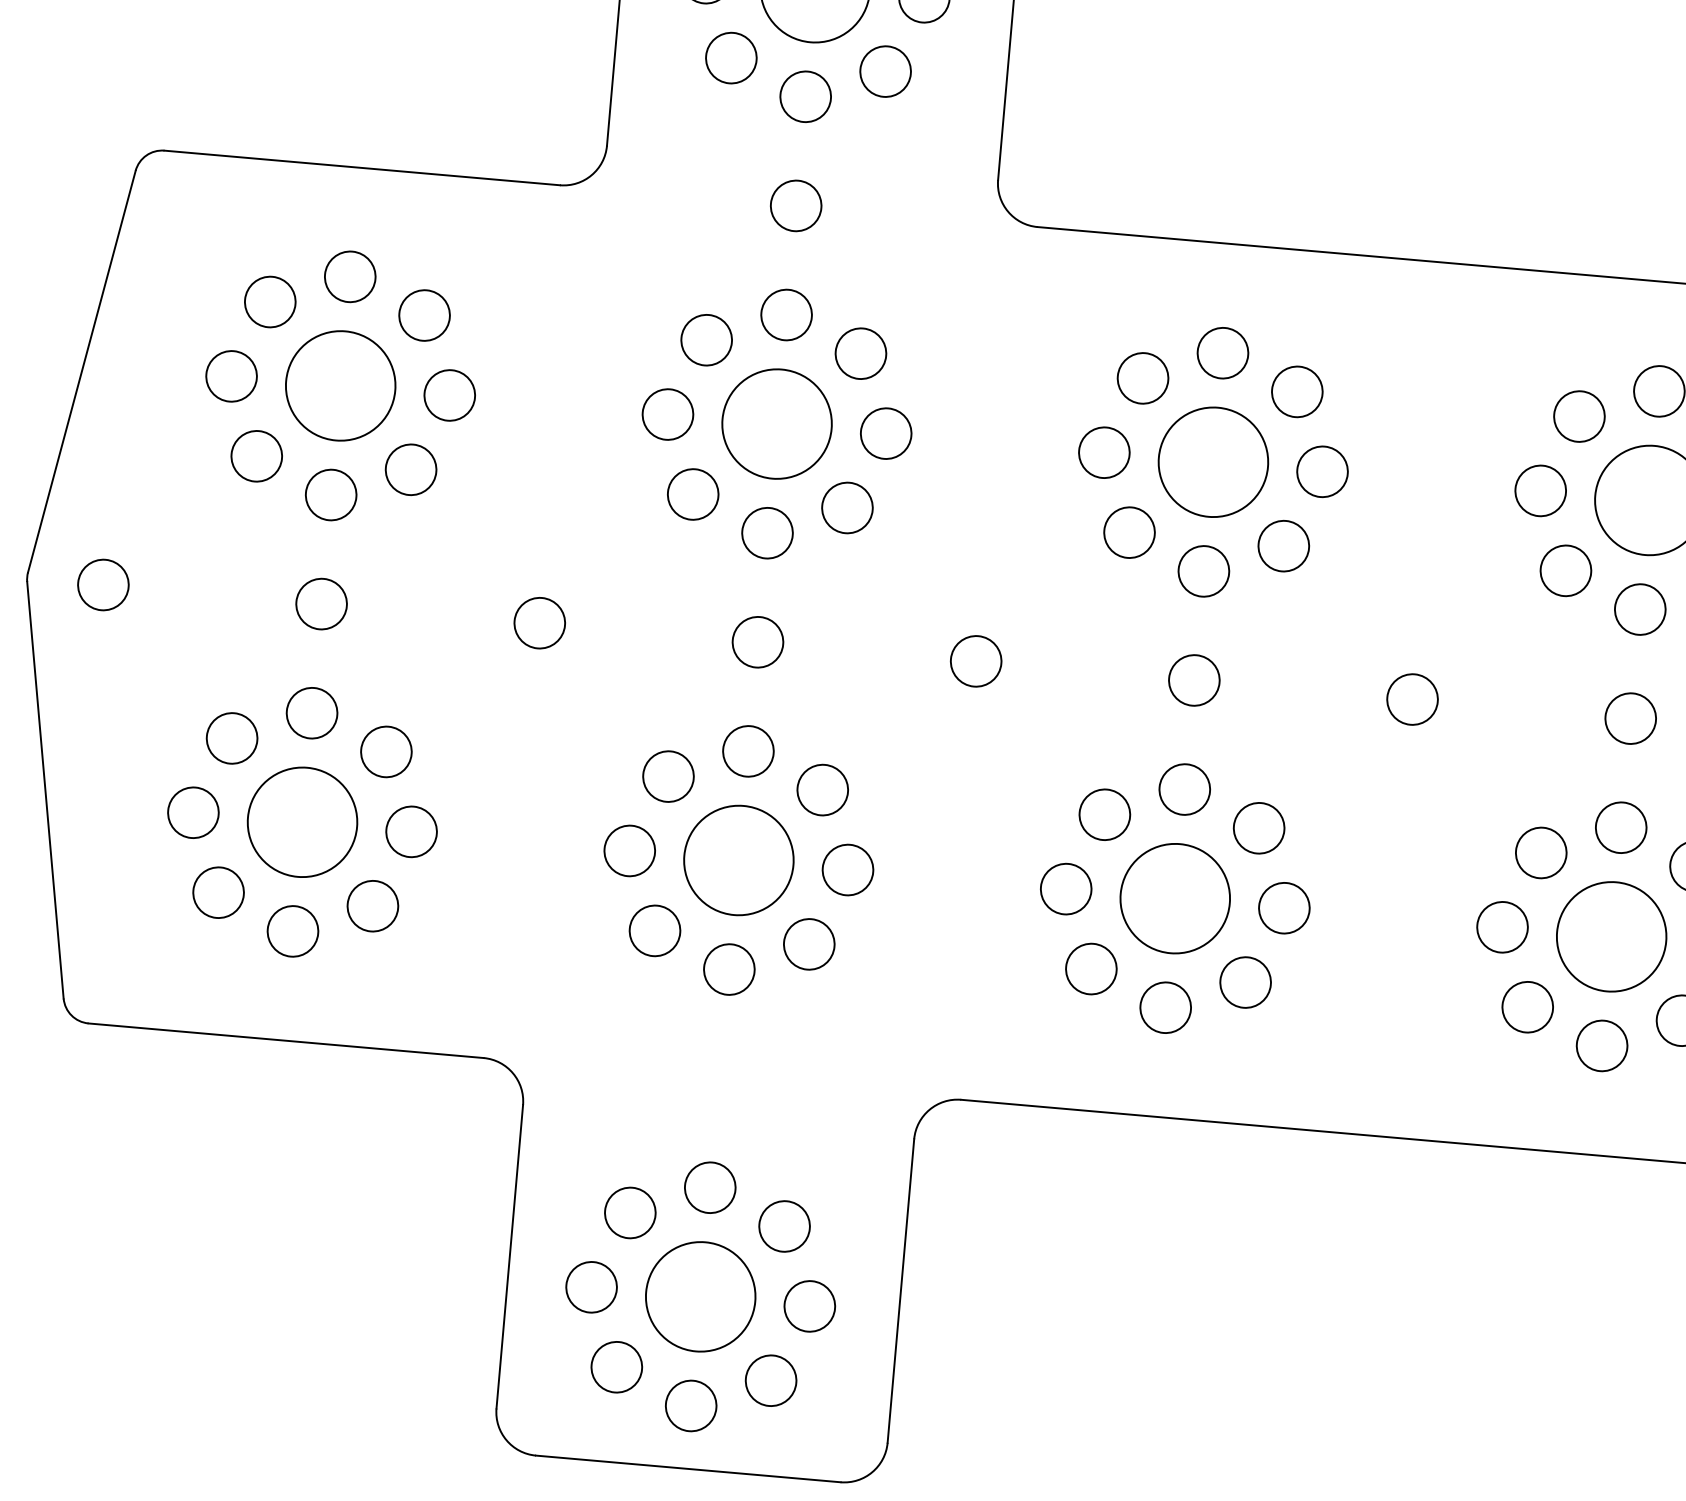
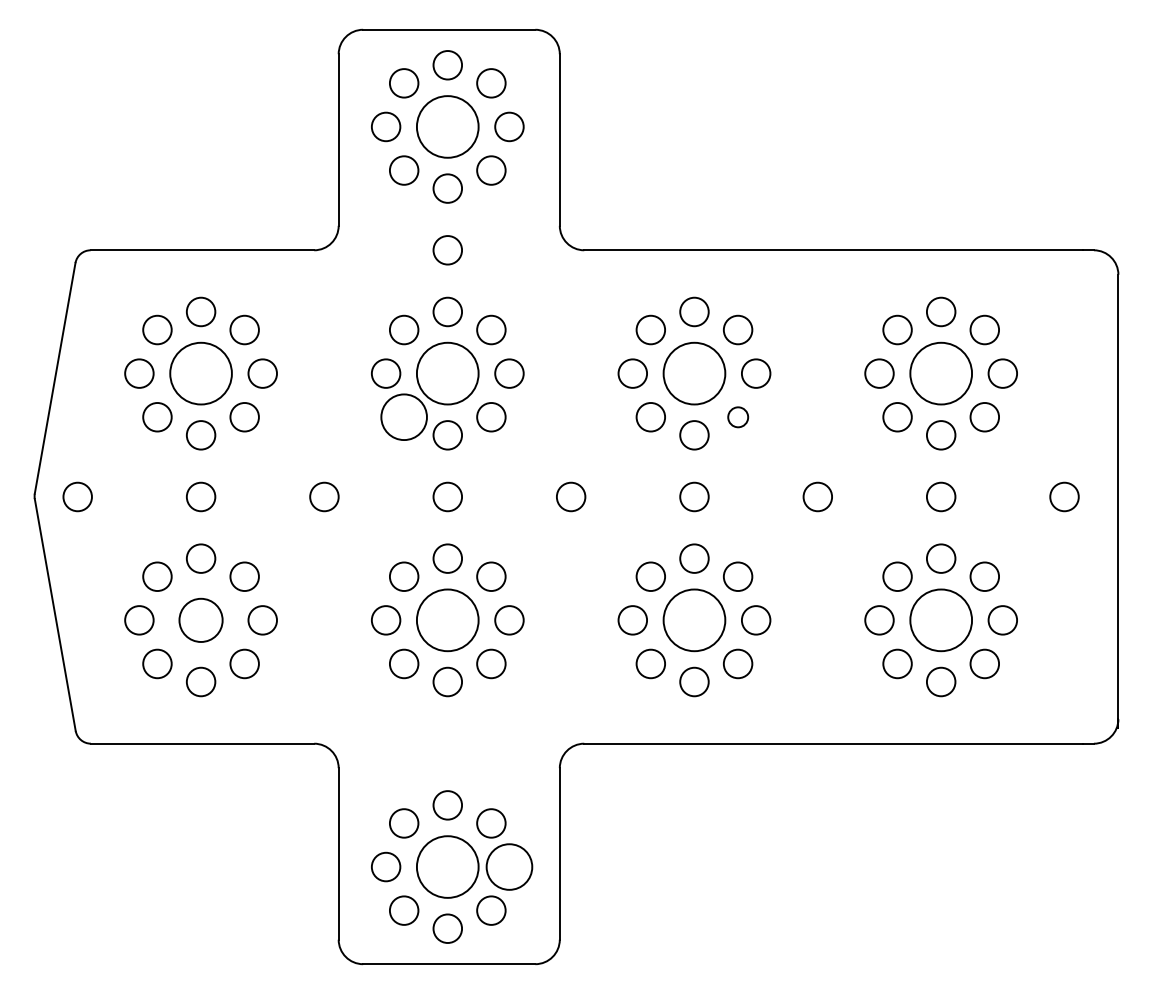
circle: (691, 494) -> (403, 417), size x1.6
circle: (1284, 546) -> (738, 417), size x0.7
circle: (301, 822) -> (200, 620), size x0.7
circle: (809, 1305) -> (509, 866), size x1.6

